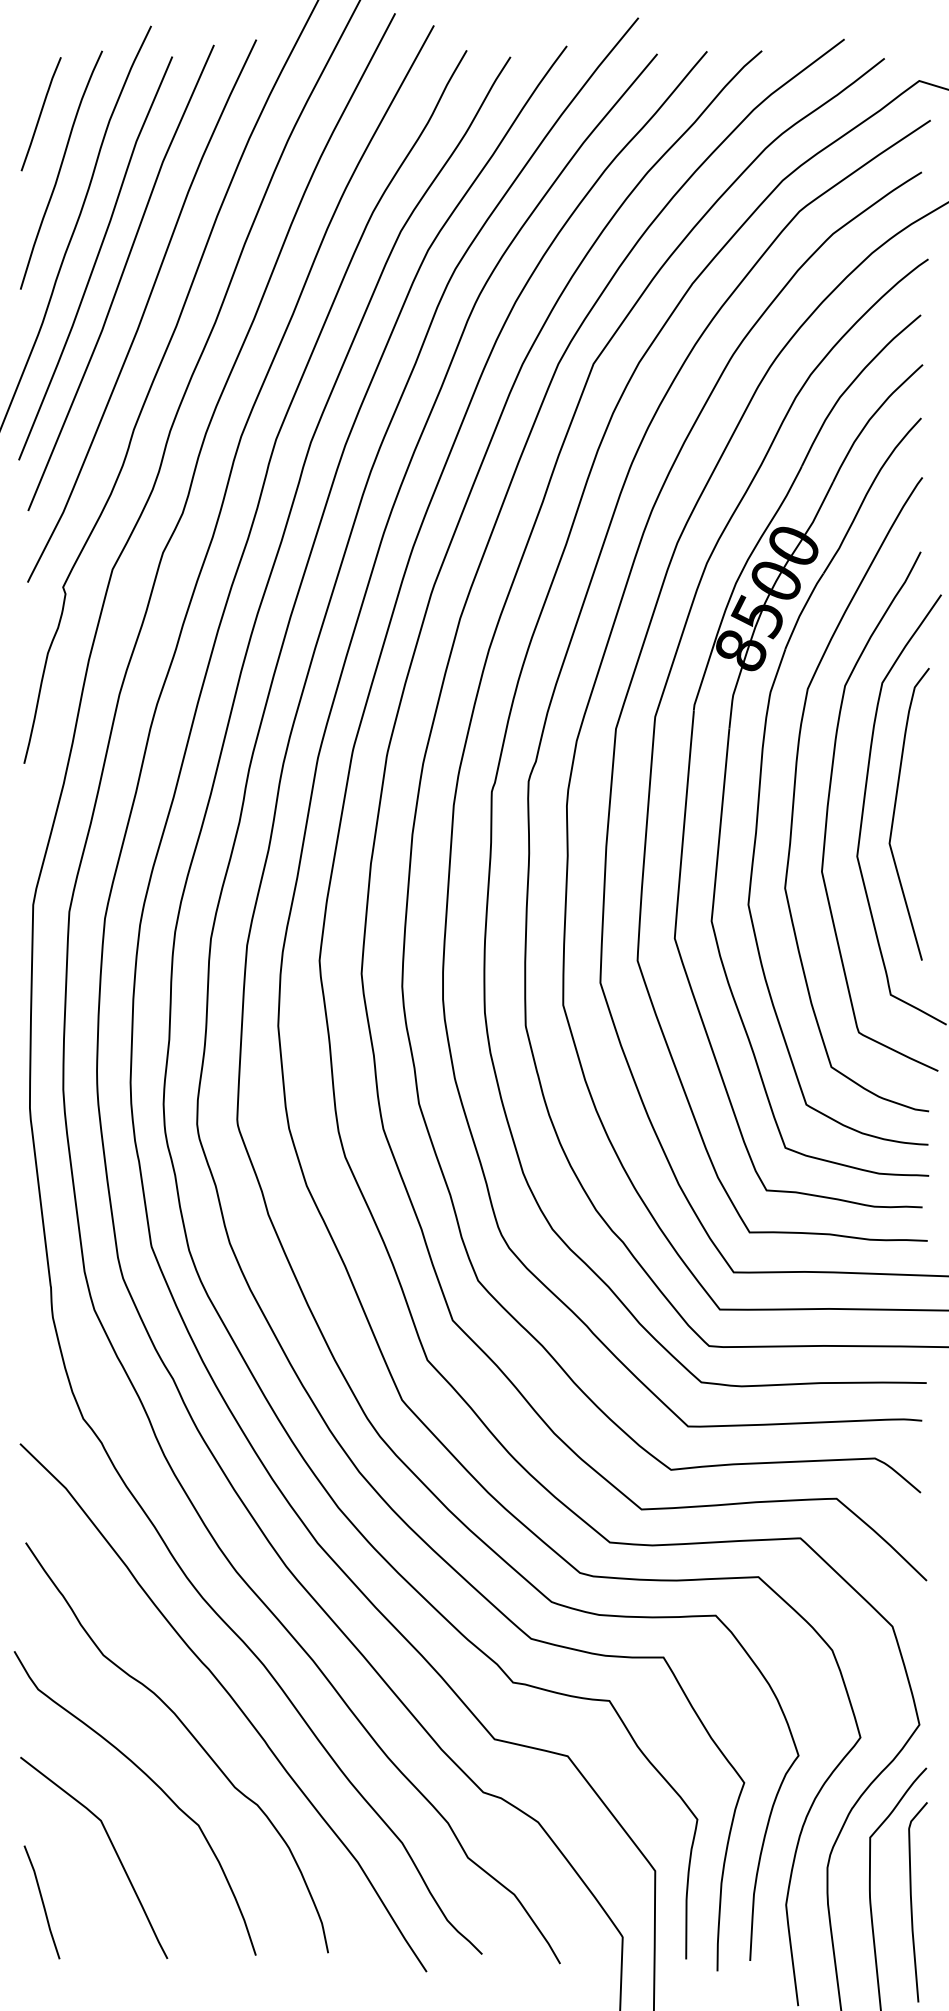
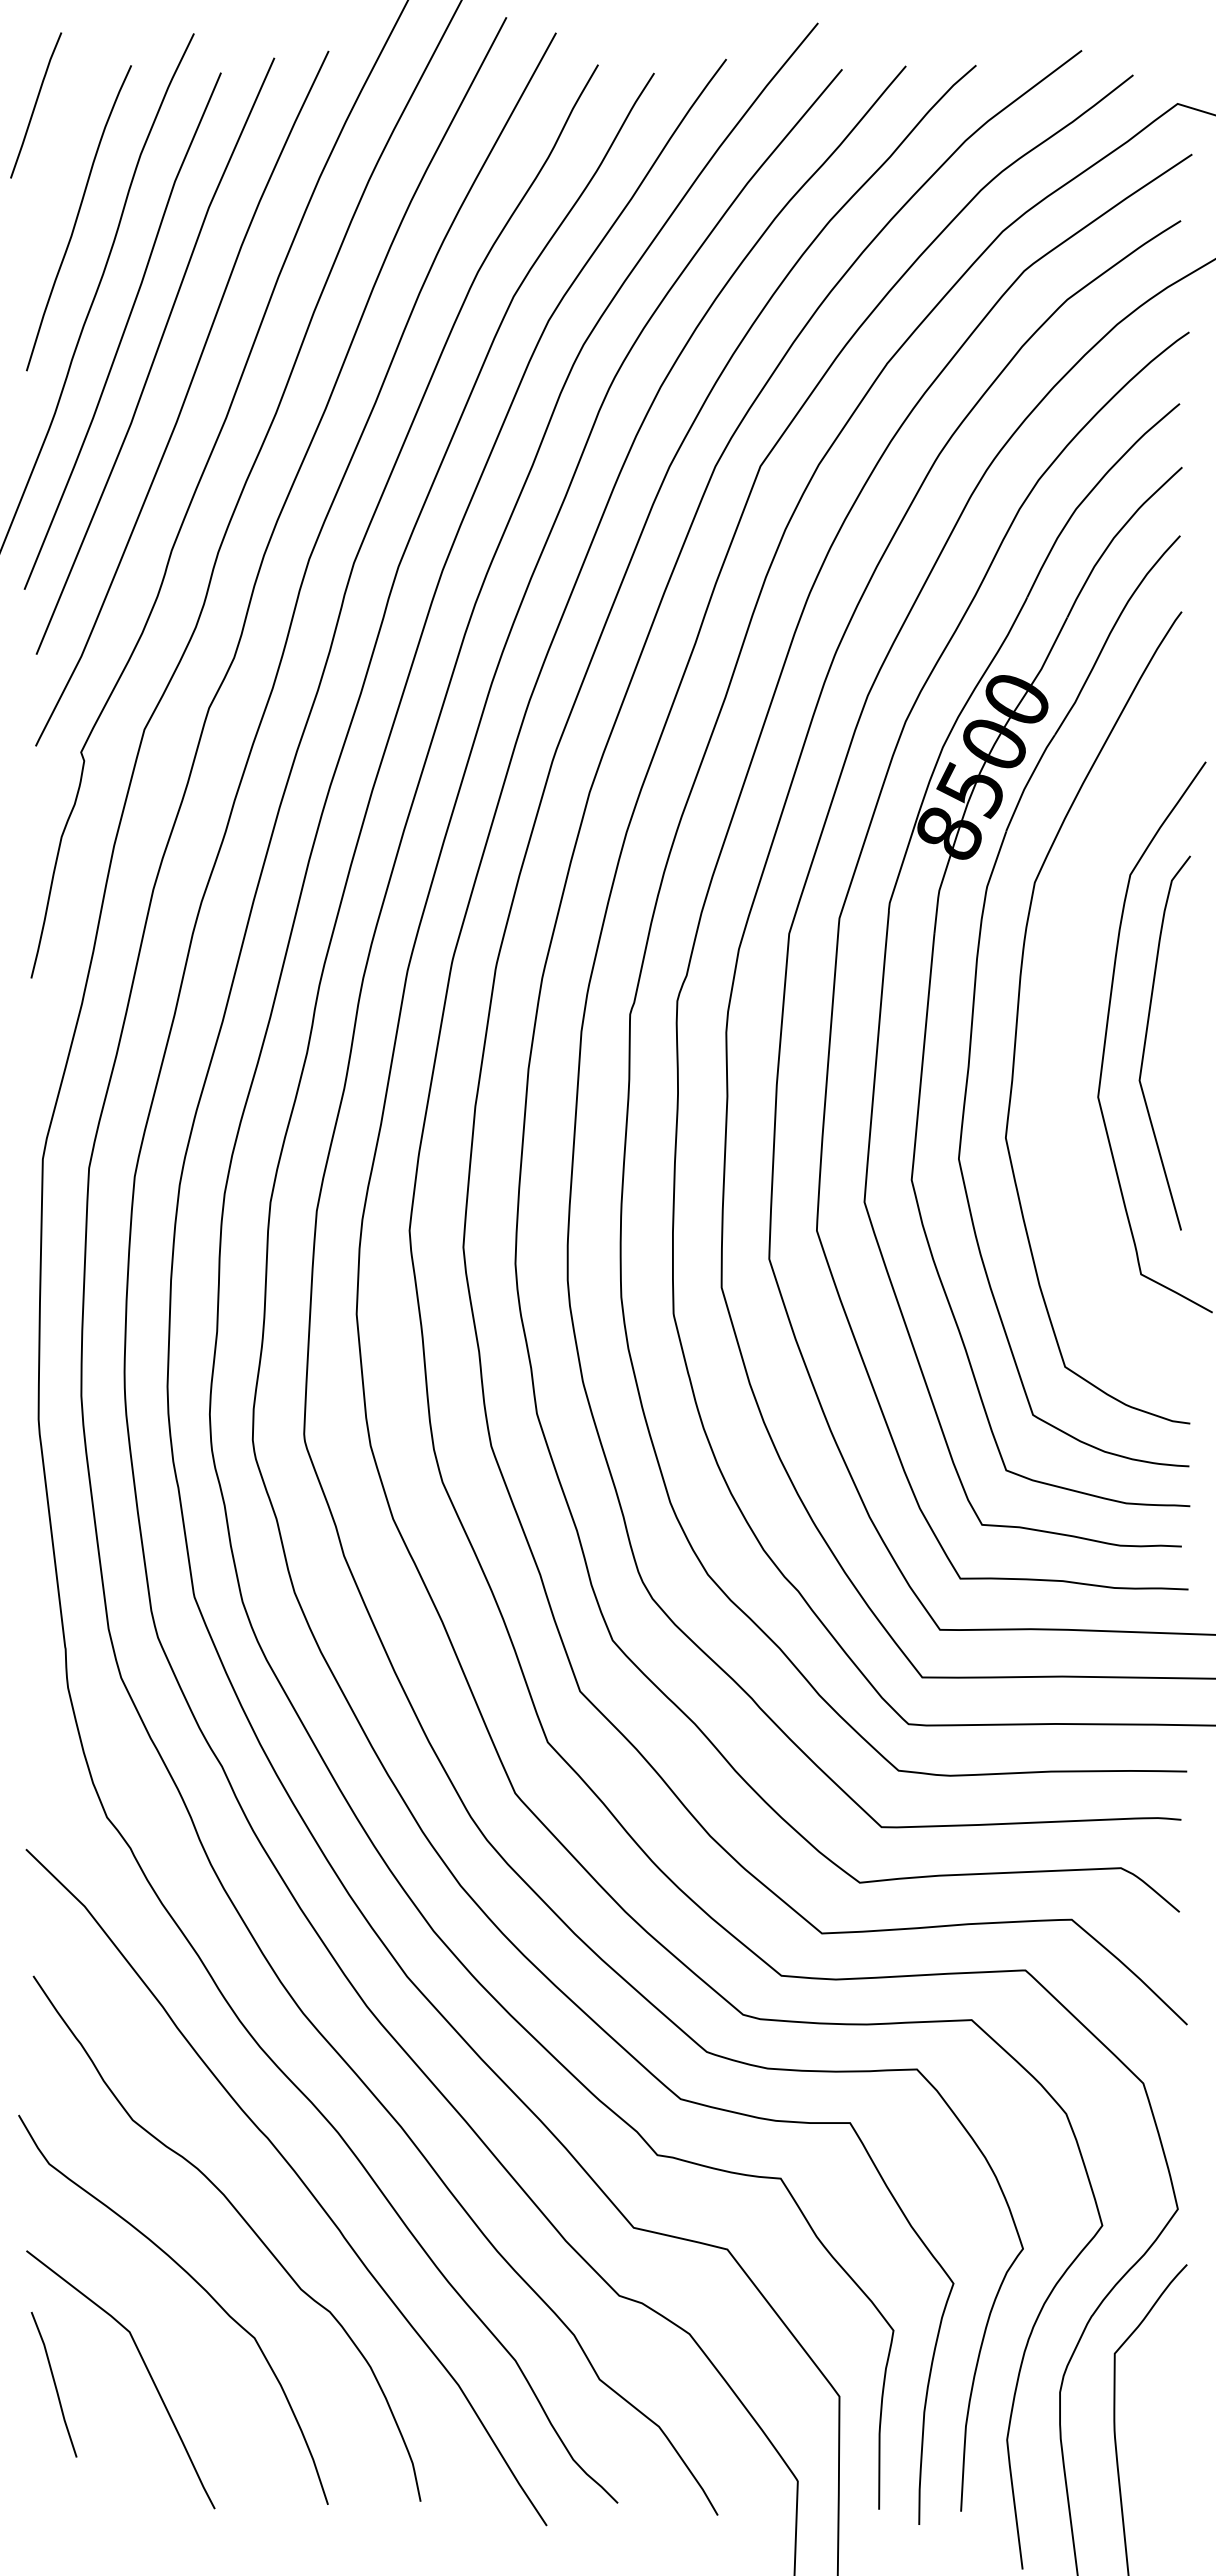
curve: (41, 114) -> (36, 105), moved
curve: (828, 807) -> (1061, 1034), removed
line: (42, 1902) -> (54, 2384), moved
curve: (912, 1902) -> (1168, 2436), removed

